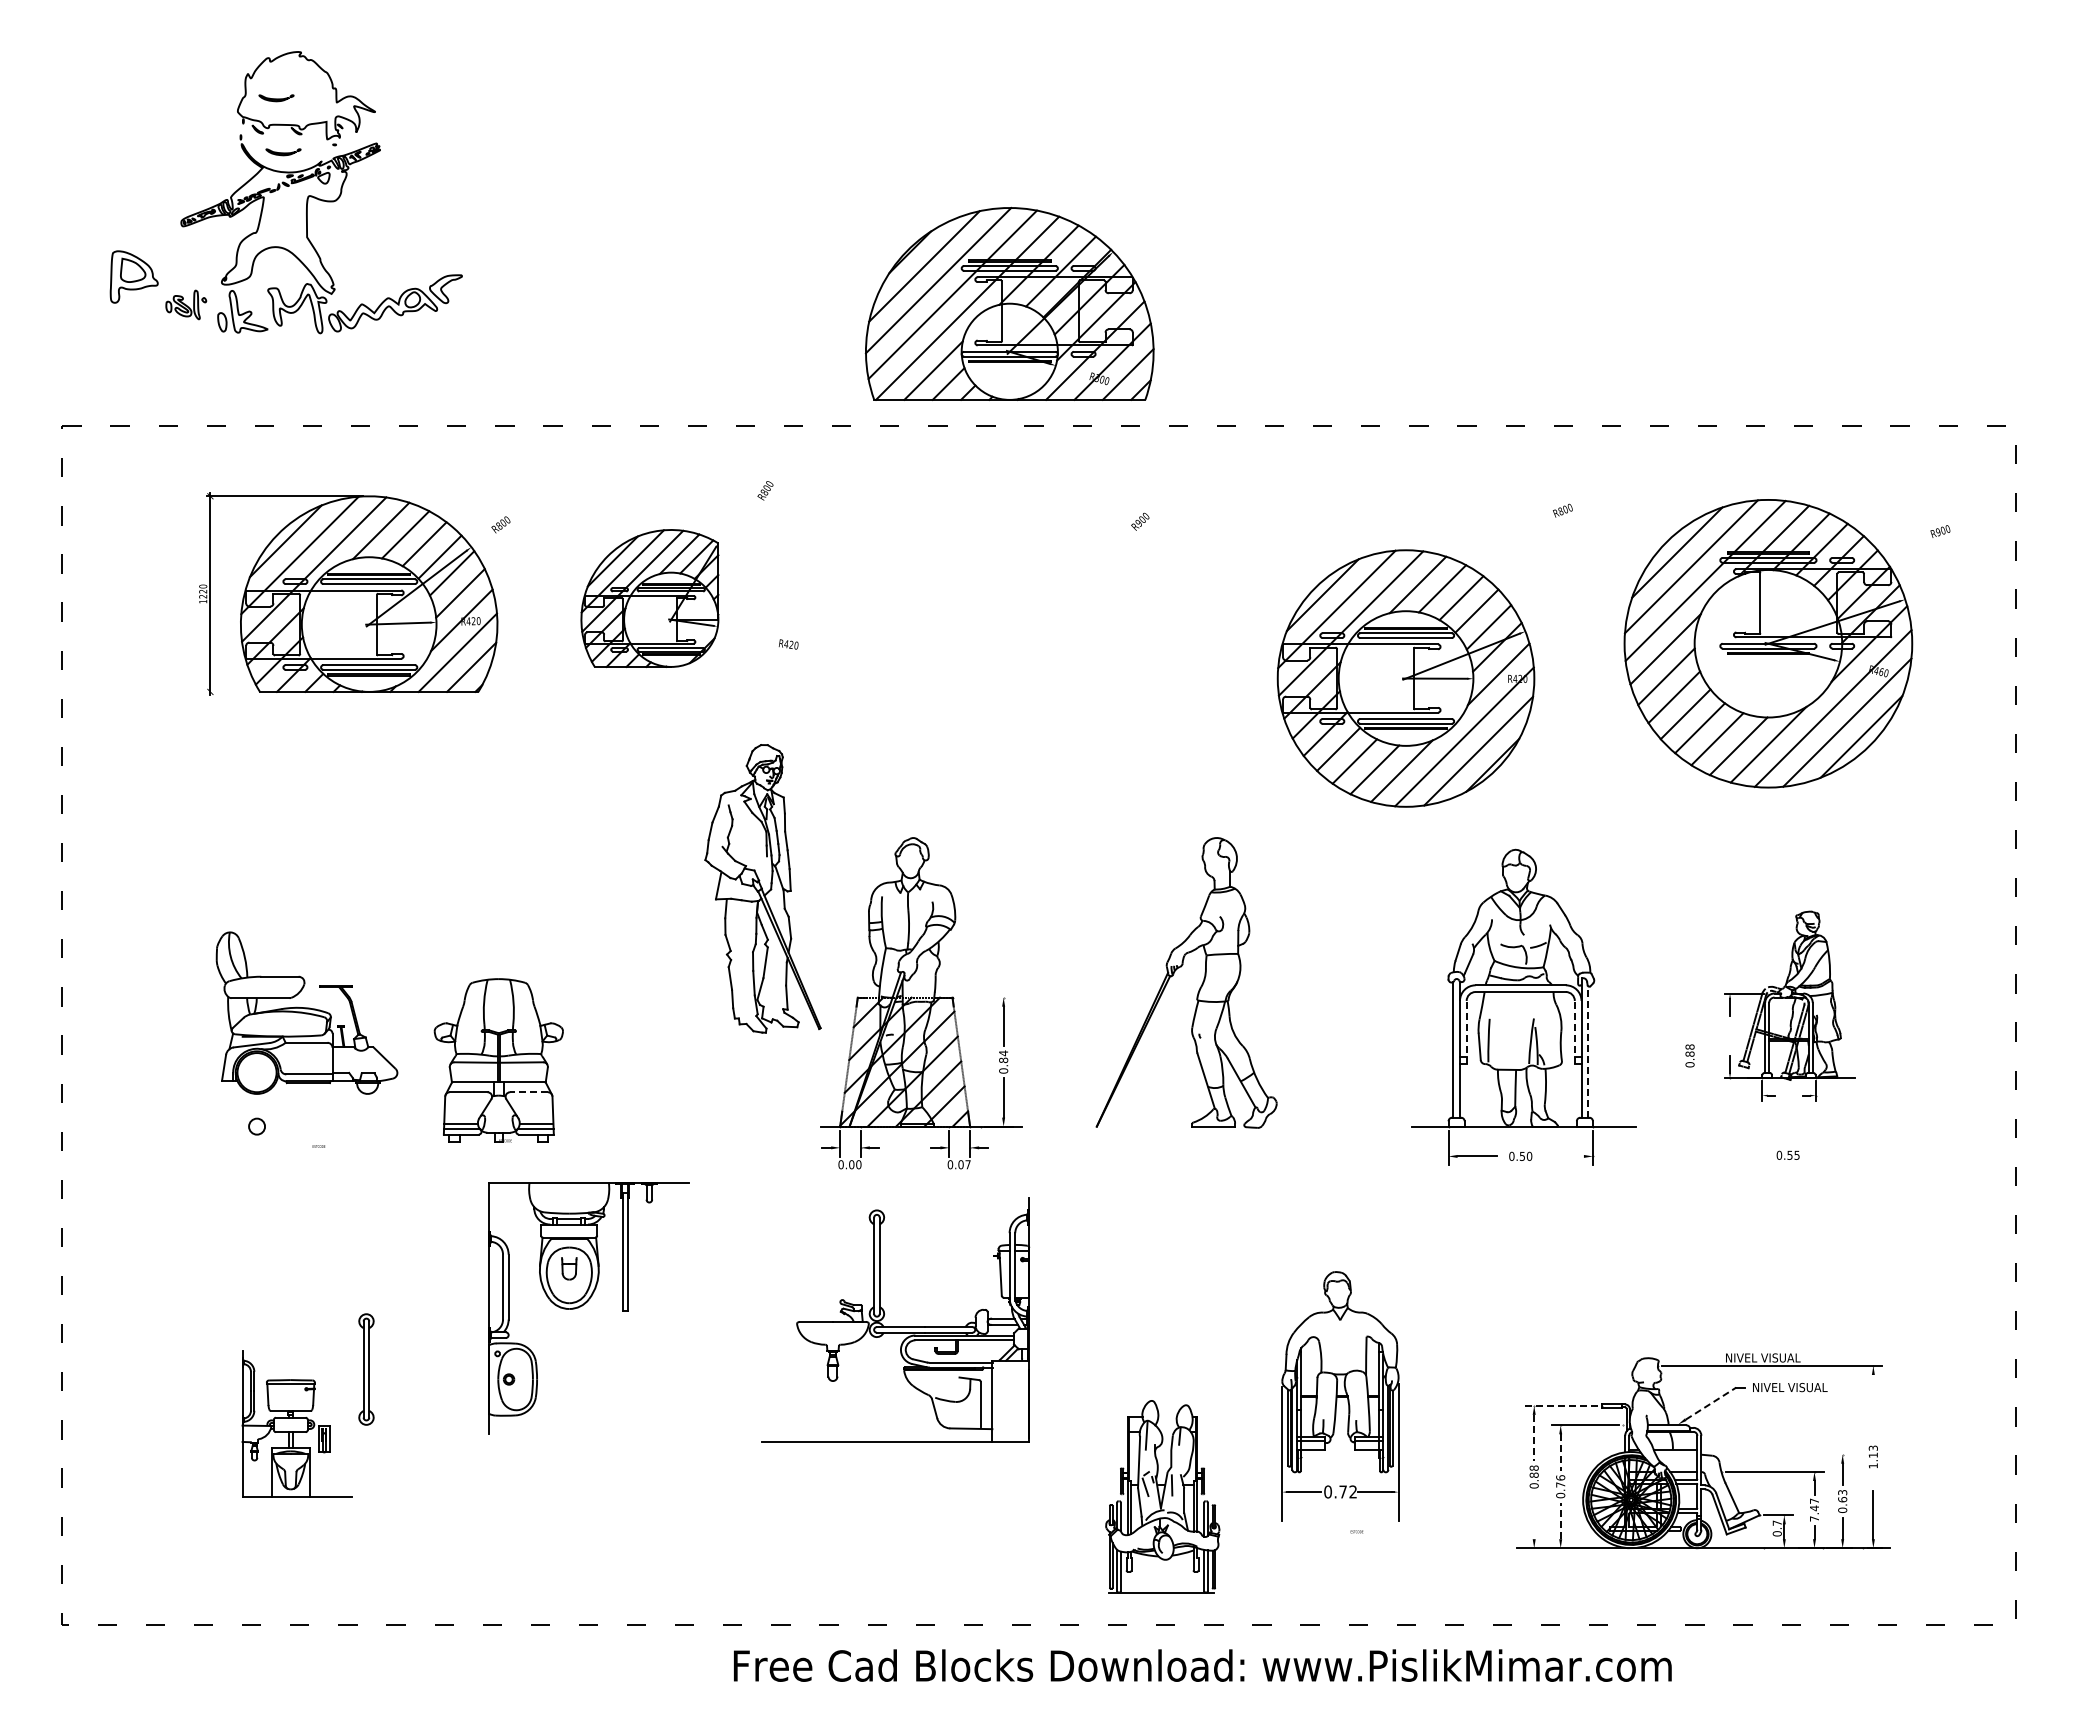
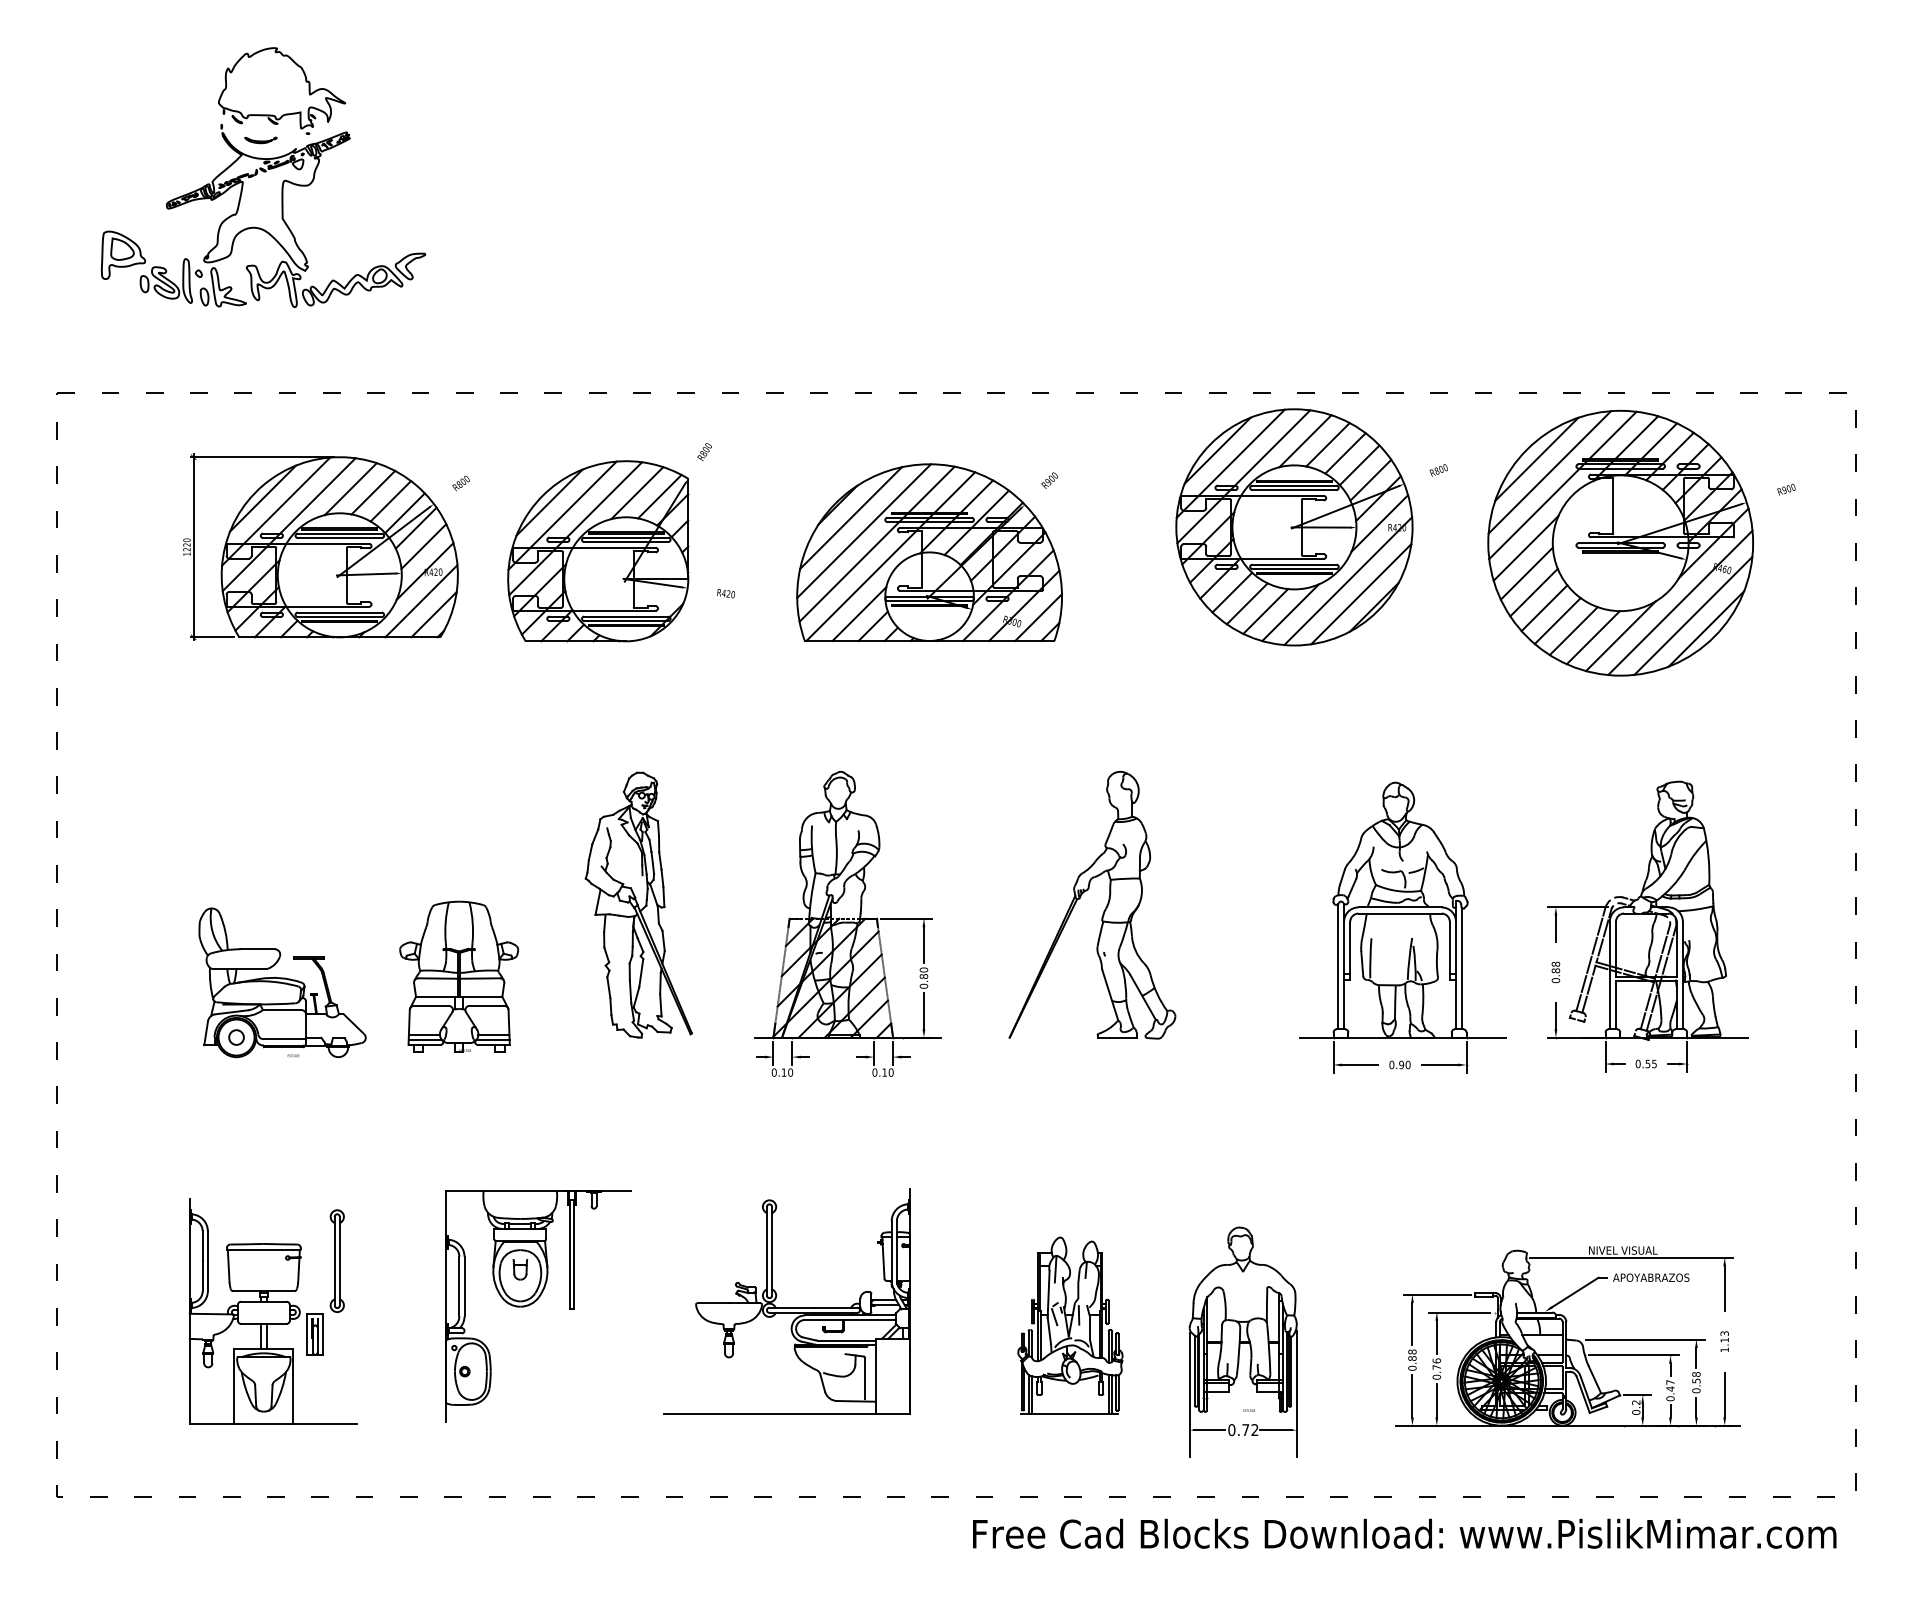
part: (276, 98) -> (254, 90), removed
part: (1009, 303) -> (929, 552), moved
part: (186, 304) -> (171, 280), size x1.67
part: (649, 598) -> (597, 551), size x1.43
part: (1768, 643) -> (1620, 543), moved
part: (1405, 678) -> (1293, 527), moved
line: (230, 691) -> (212, 636), added
part: (762, 888) -> (638, 904), moved
line: (984, 997) -> (906, 918), added
part: (1789, 1005) -> (1647, 926), size x1.67
part: (306, 1012) -> (282, 982), moved
line: (1466, 1032) -> (1350, 950), dashed -> solid
line: (1574, 1032) -> (1449, 950), dashed -> solid
line: (1588, 1052) -> (1462, 969), dashed -> solid
text: (1003, 1053) -> (923, 970), 0.84 -> 0.80
line: (529, 1092) -> (487, 1006), dashed -> solid
text: (1522, 1155) -> (1401, 1064), 0.50 -> 0.90
line: (1563, 1156) -> (1439, 1065), added
text: (851, 1164) -> (783, 1072), 0.00 -> 0.10
text: (964, 1164) -> (887, 1072), 0.07 -> 0.10
part: (588, 1308) -> (538, 1306), moved
part: (895, 1326) -> (786, 1307), moved
text: (1793, 1387) -> (1651, 1277), NIVEL VISUAL -> APOYABRAZOS
part: (1340, 1396) -> (1243, 1342), moved
line: (1873, 1399) -> (1724, 1288), added
line: (1711, 1403) -> (1575, 1292), dashed -> solid
line: (1560, 1405) -> (1436, 1294), dashed -> solid
part: (296, 1423) -> (272, 1310), size x1.67
line: (1534, 1437) -> (1412, 1323), dashed -> solid
line: (1560, 1452) -> (1436, 1337), dashed -> solid
line: (1786, 1454) -> (1644, 1339), added
text: (1842, 1495) -> (1696, 1377), 0.63 -> 0.58
part: (1162, 1496) -> (1070, 1325), moved
line: (1534, 1516) -> (1412, 1396), added
text: (1814, 1518) -> (1670, 1398), 7.47 -> 0.47
line: (1560, 1520) -> (1436, 1400), dashed -> solid
text: (1776, 1522) -> (1635, 1402), 0.7 -> 0.2
text: (1202, 1665) -> (1404, 1533), moved

